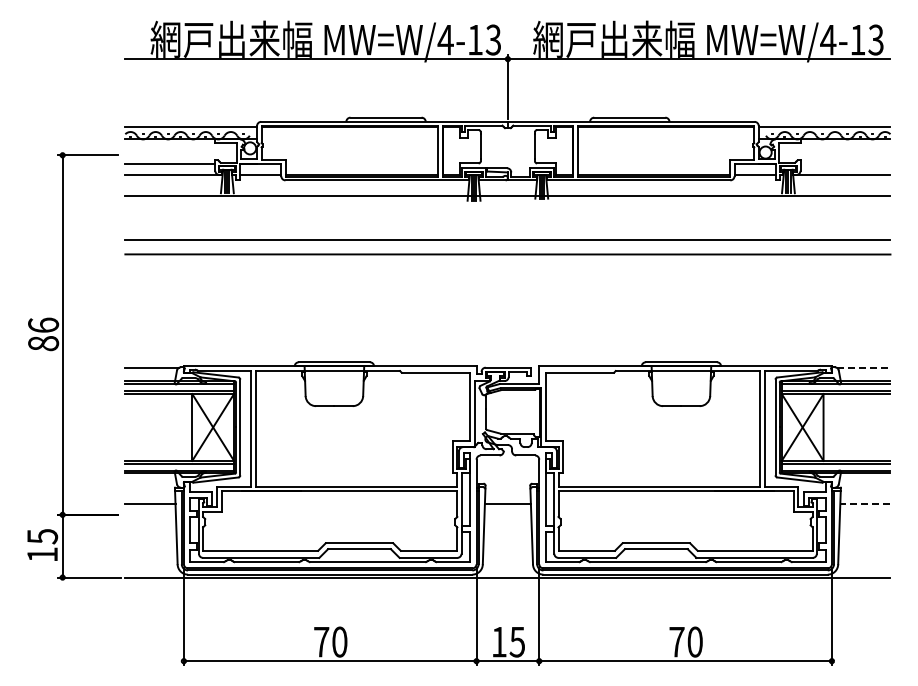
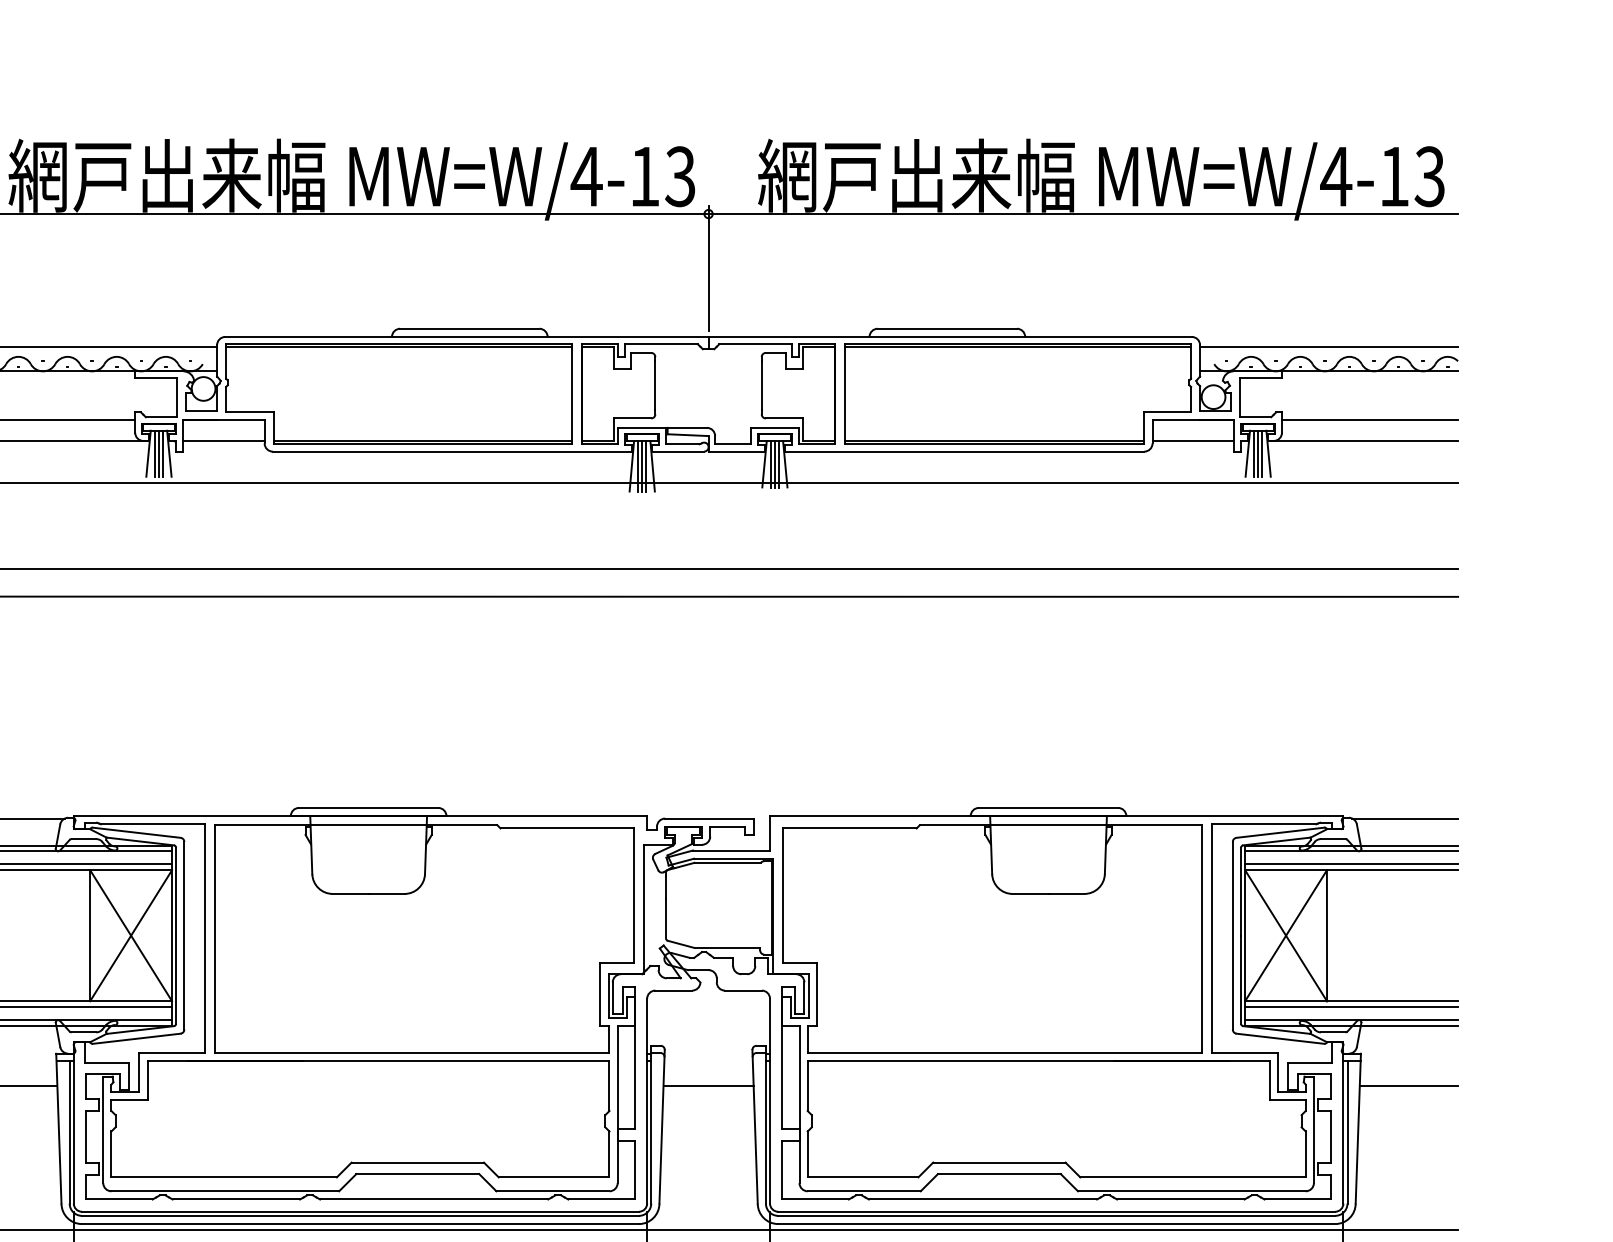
line: (845, 164) -> (1369, 420), added
line: (863, 367) -> (1405, 818), dashed -> solid
line: (864, 504) -> (1407, 1086), dashed -> solid

